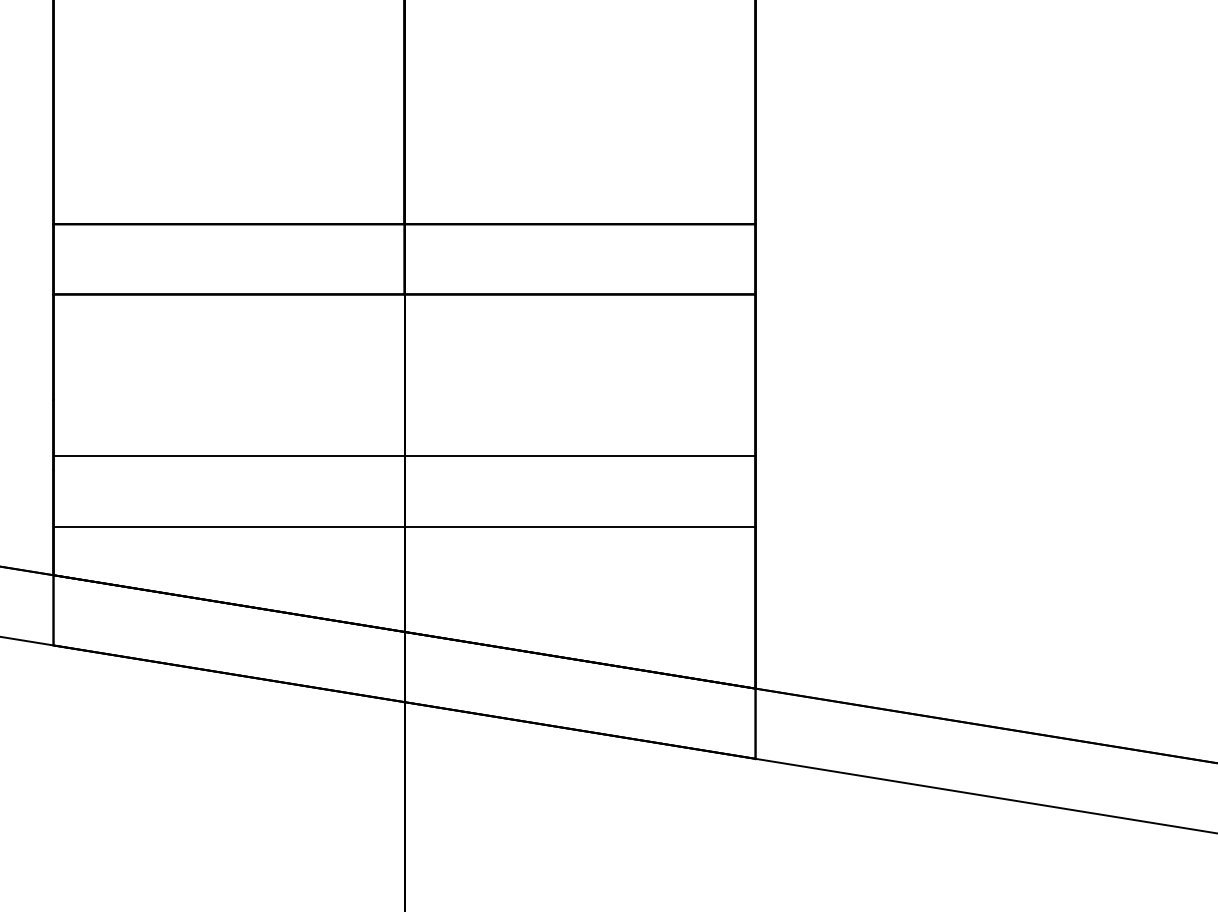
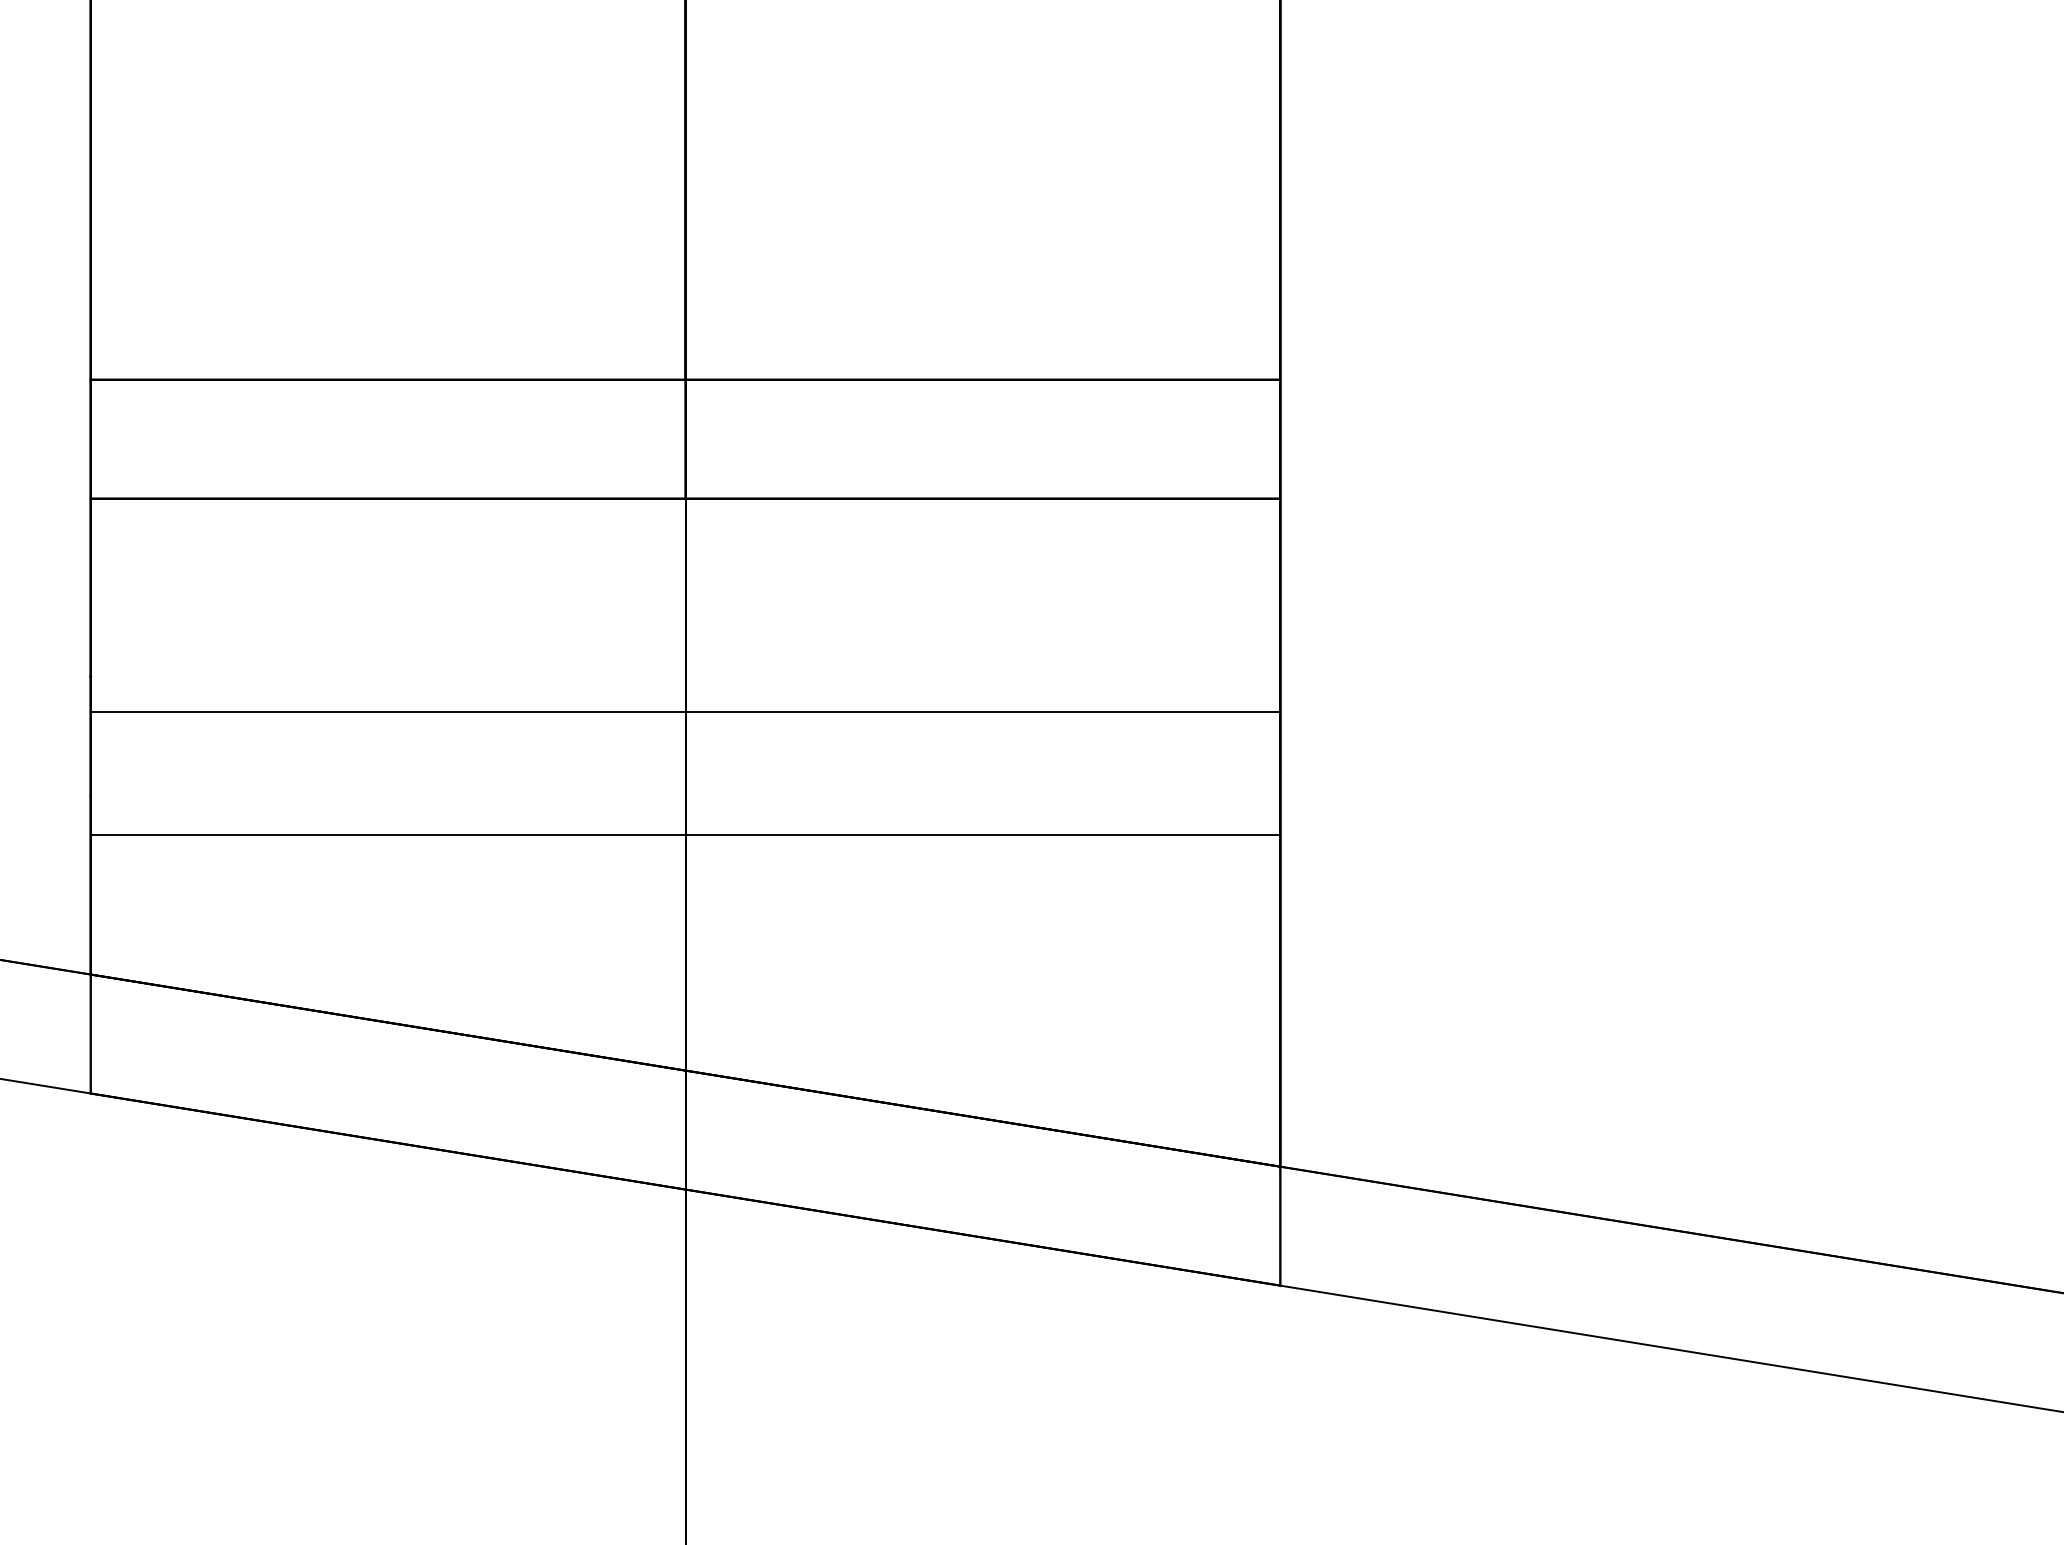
line: (404, 456) -> (685, 712), moved
line: (404, 526) -> (685, 834), moved

